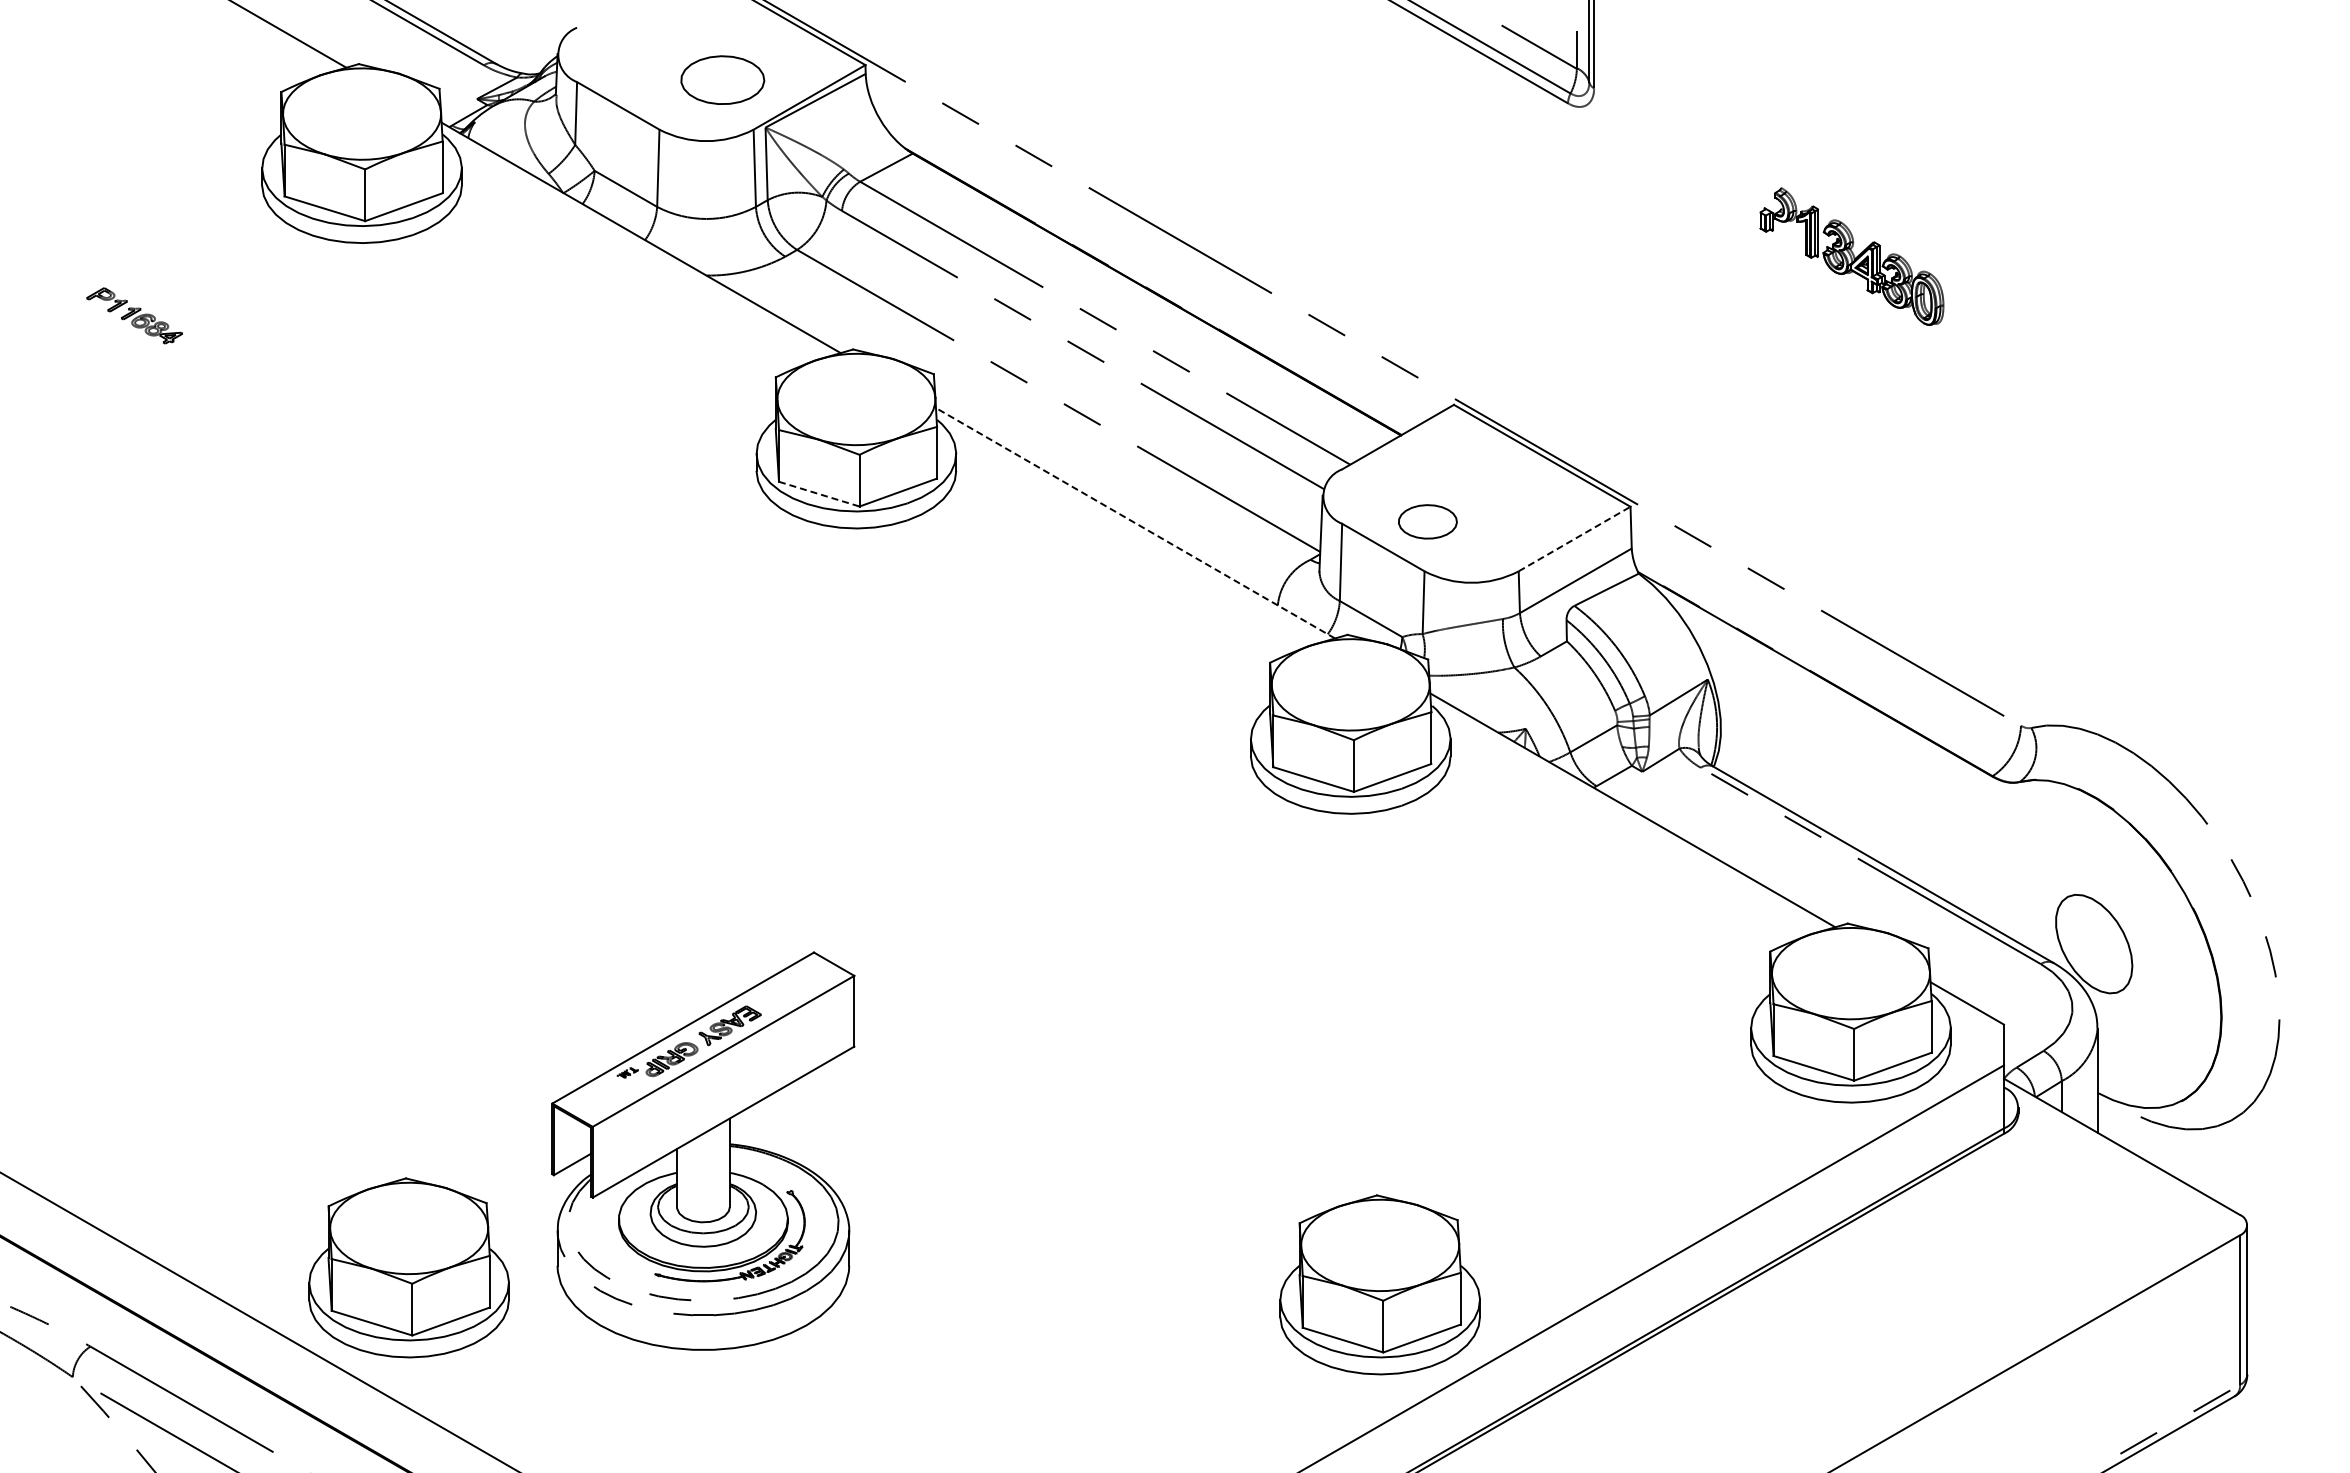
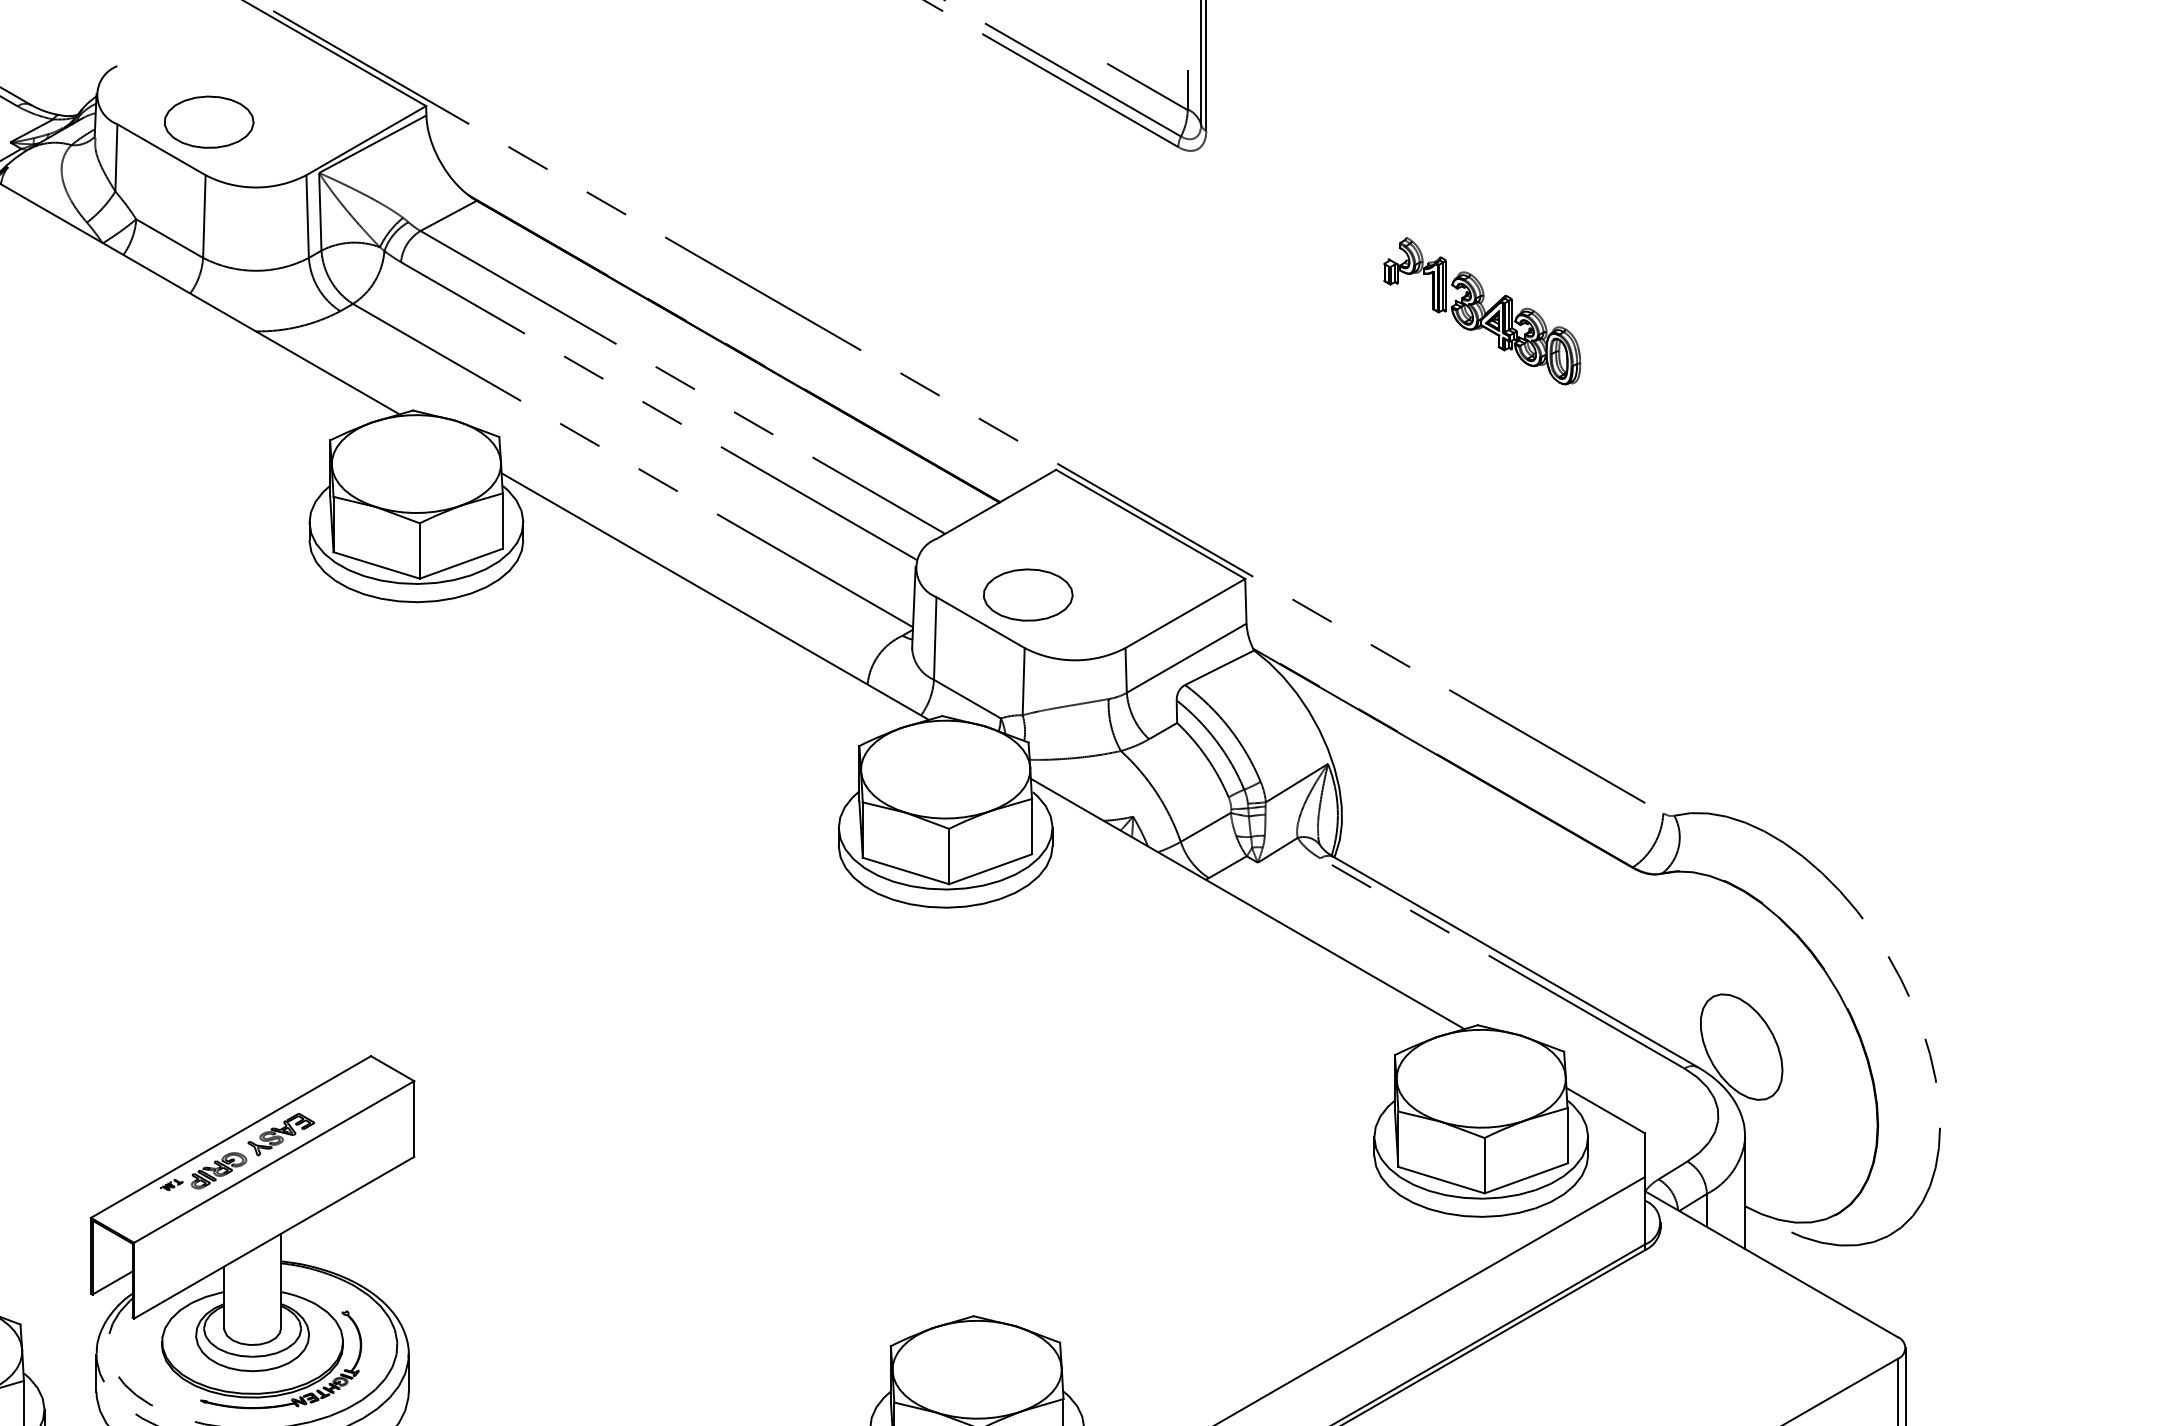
part: (722, 79) -> (208, 121), moved
line: (819, 494) -> (376, 565), dashed -> solid
part: (1427, 521) -> (1027, 594), size x1.43
line: (1135, 523) -> (715, 596), dashed -> solid
line: (1574, 539) -> (1185, 613), dashed -> solid

